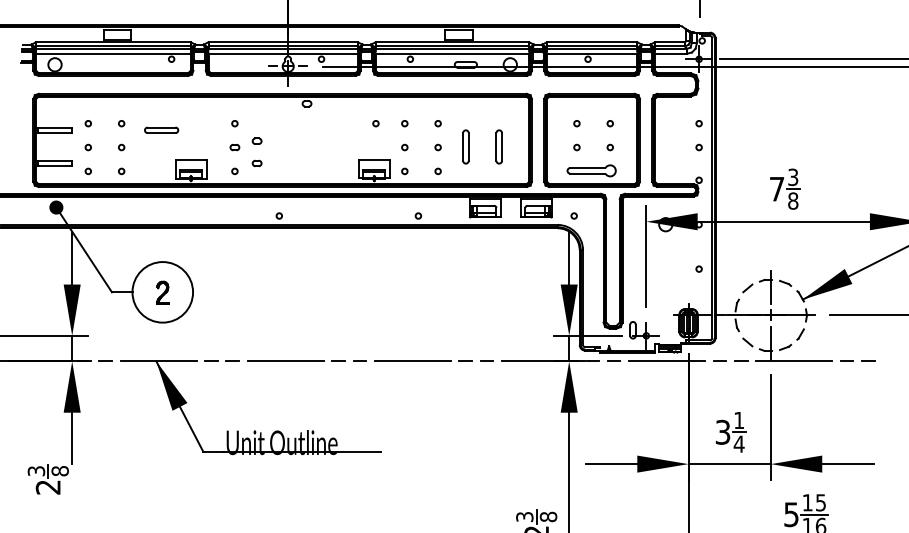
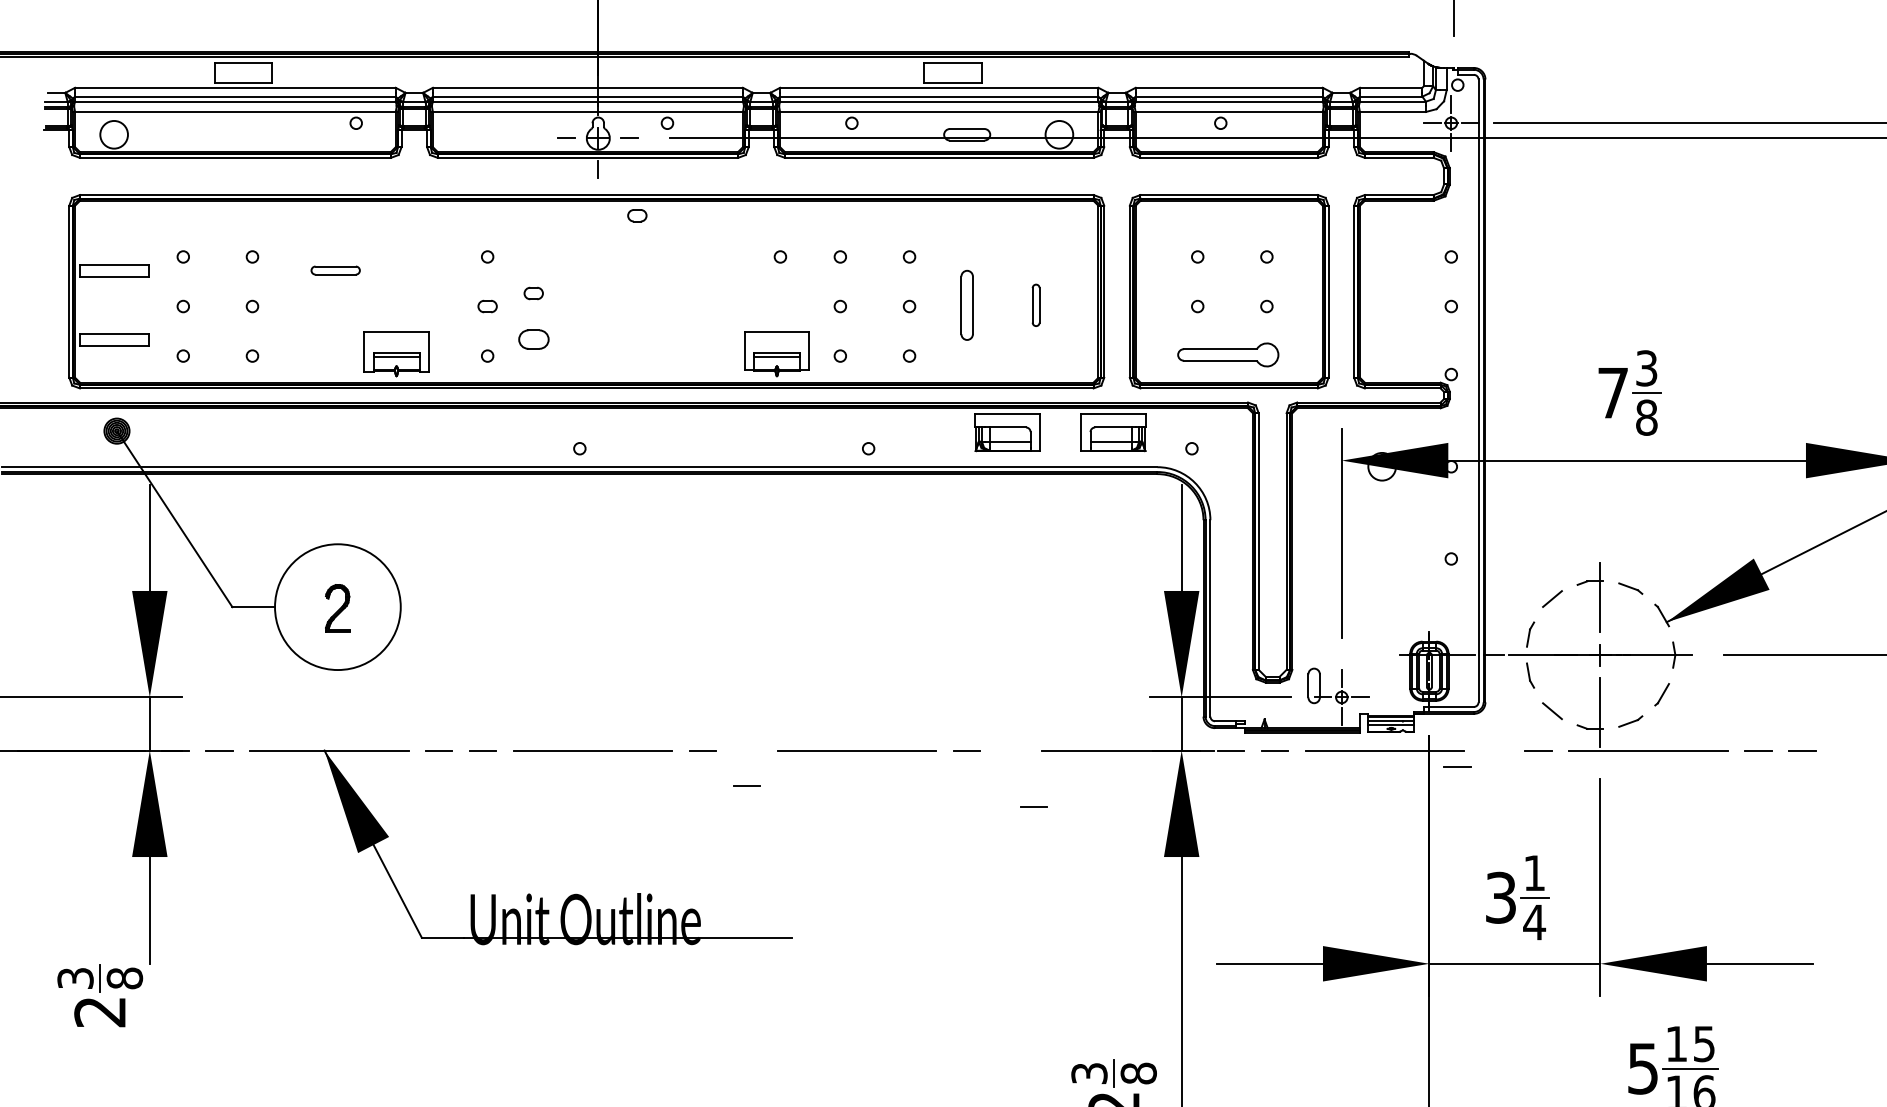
part: (161, 129) -> (335, 269), size x0.7
part: (498, 146) -> (1034, 304), size x0.6
part: (256, 163) -> (532, 339), size x1.6
line: (359, 360) -> (746, 783), moved
line: (486, 360) -> (1032, 804), moved
line: (719, 360) -> (1456, 765), moved

